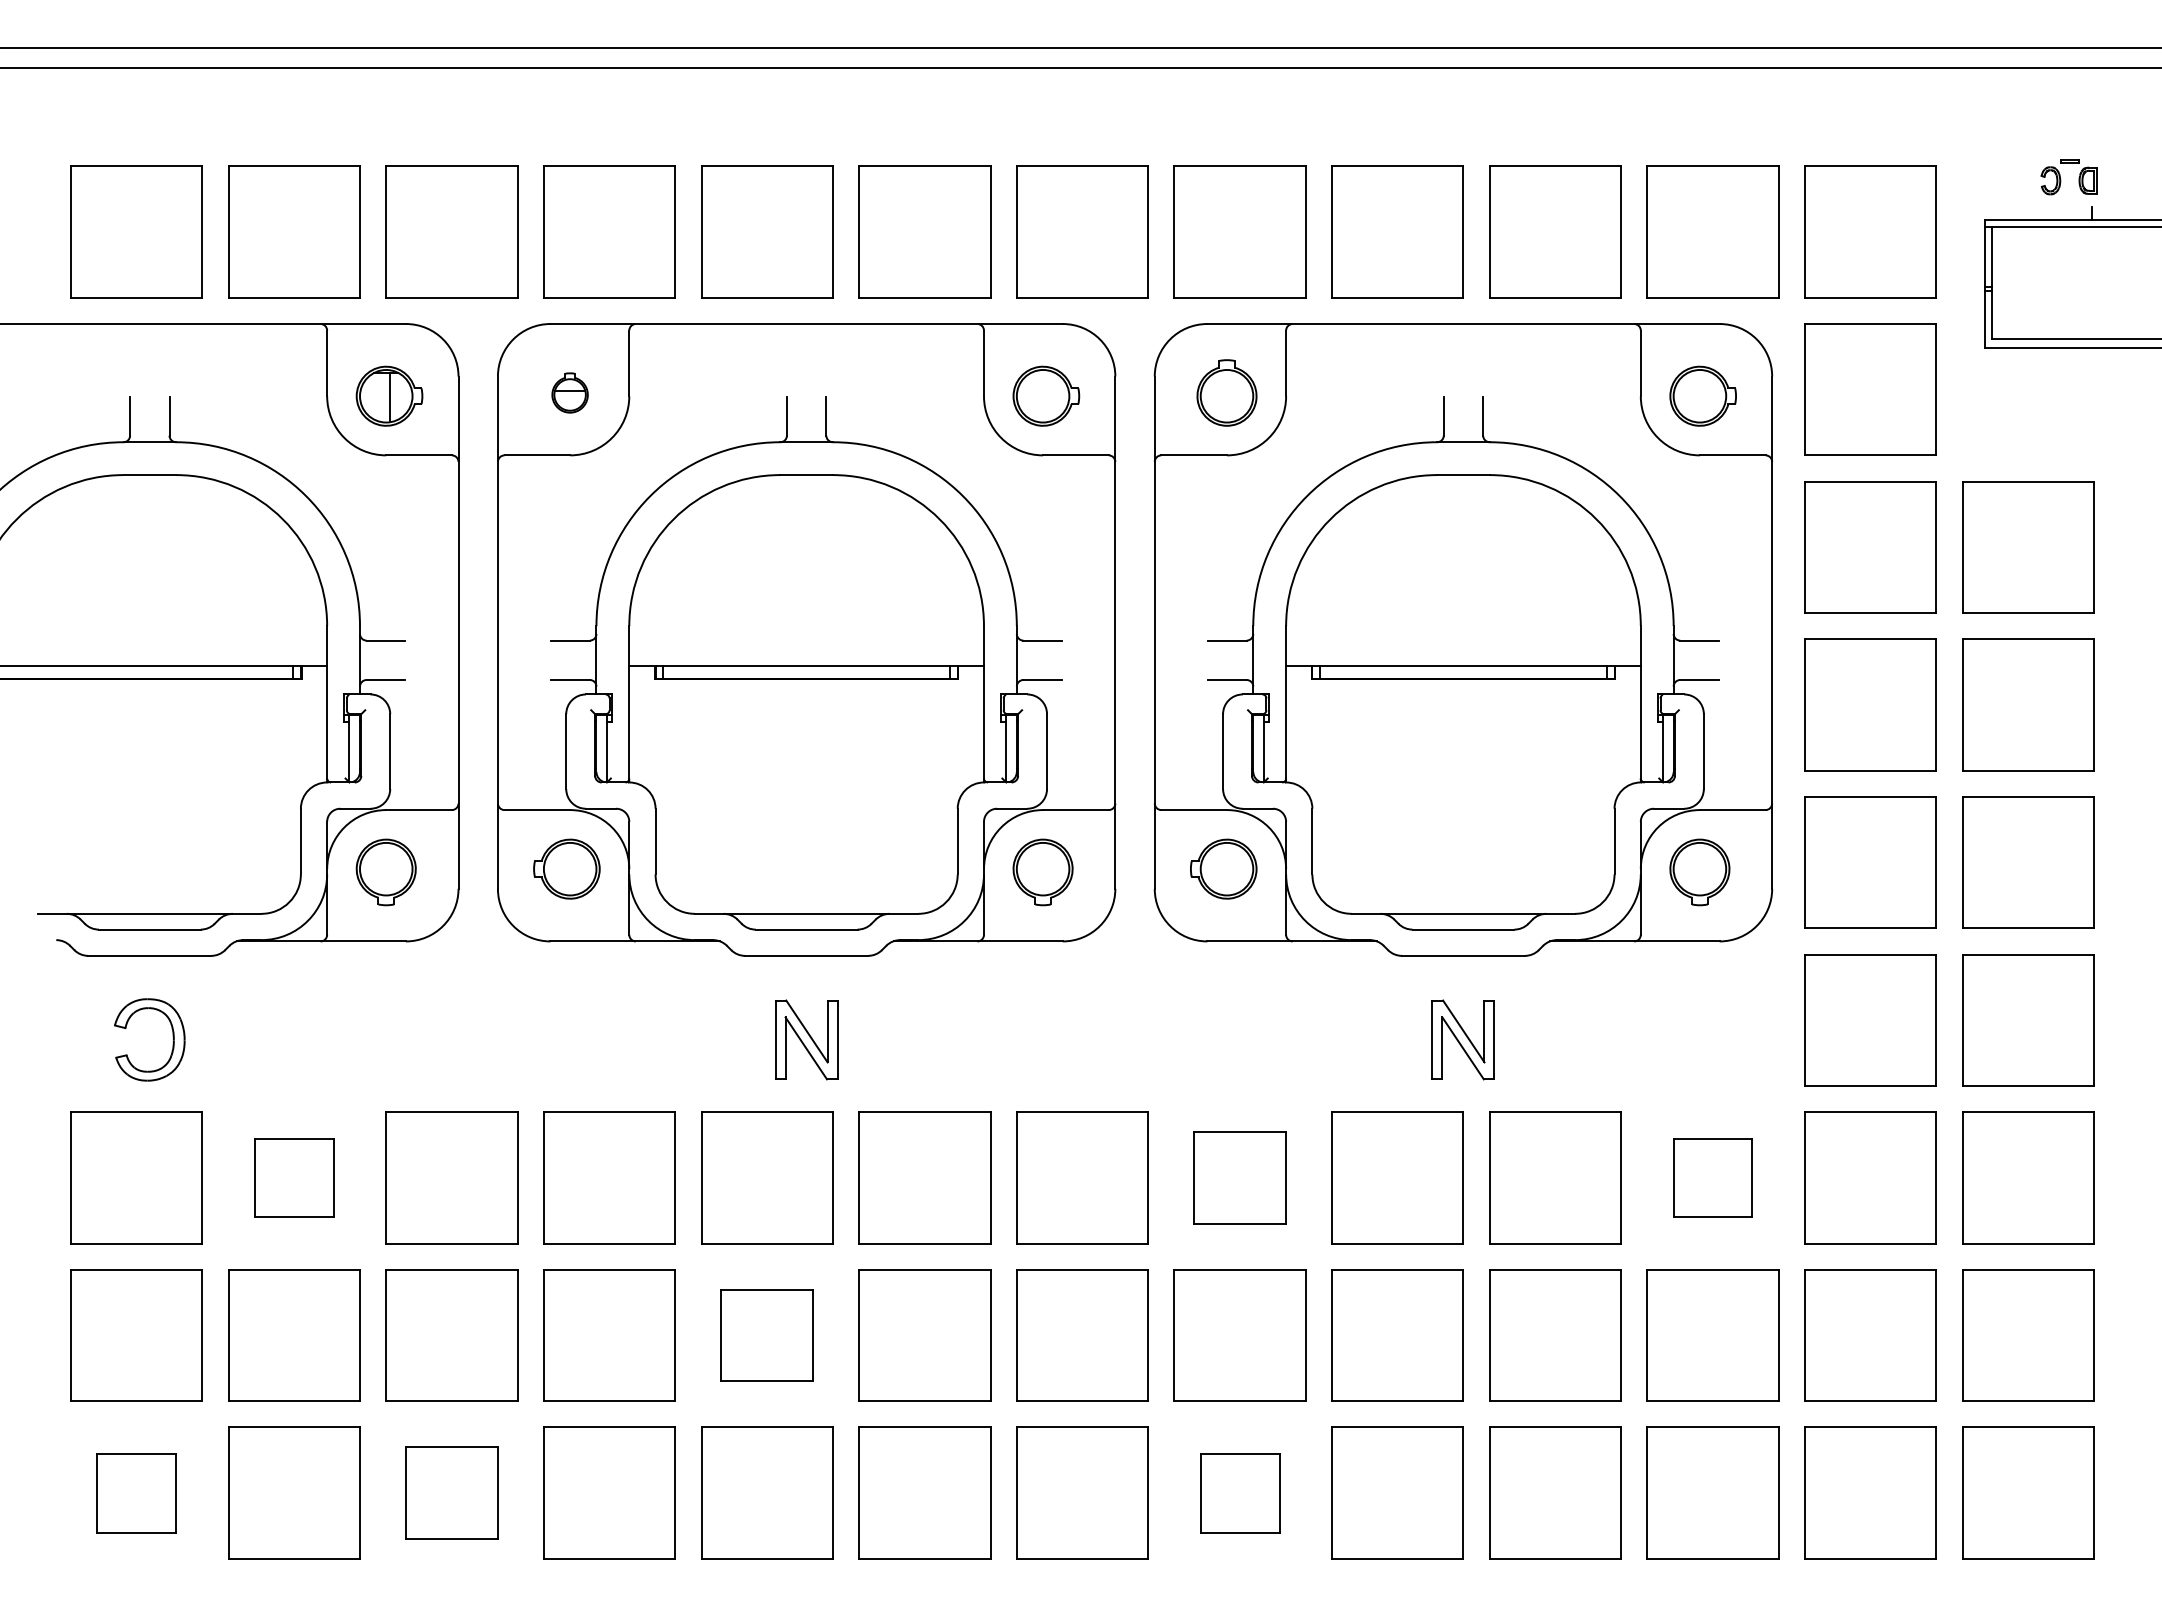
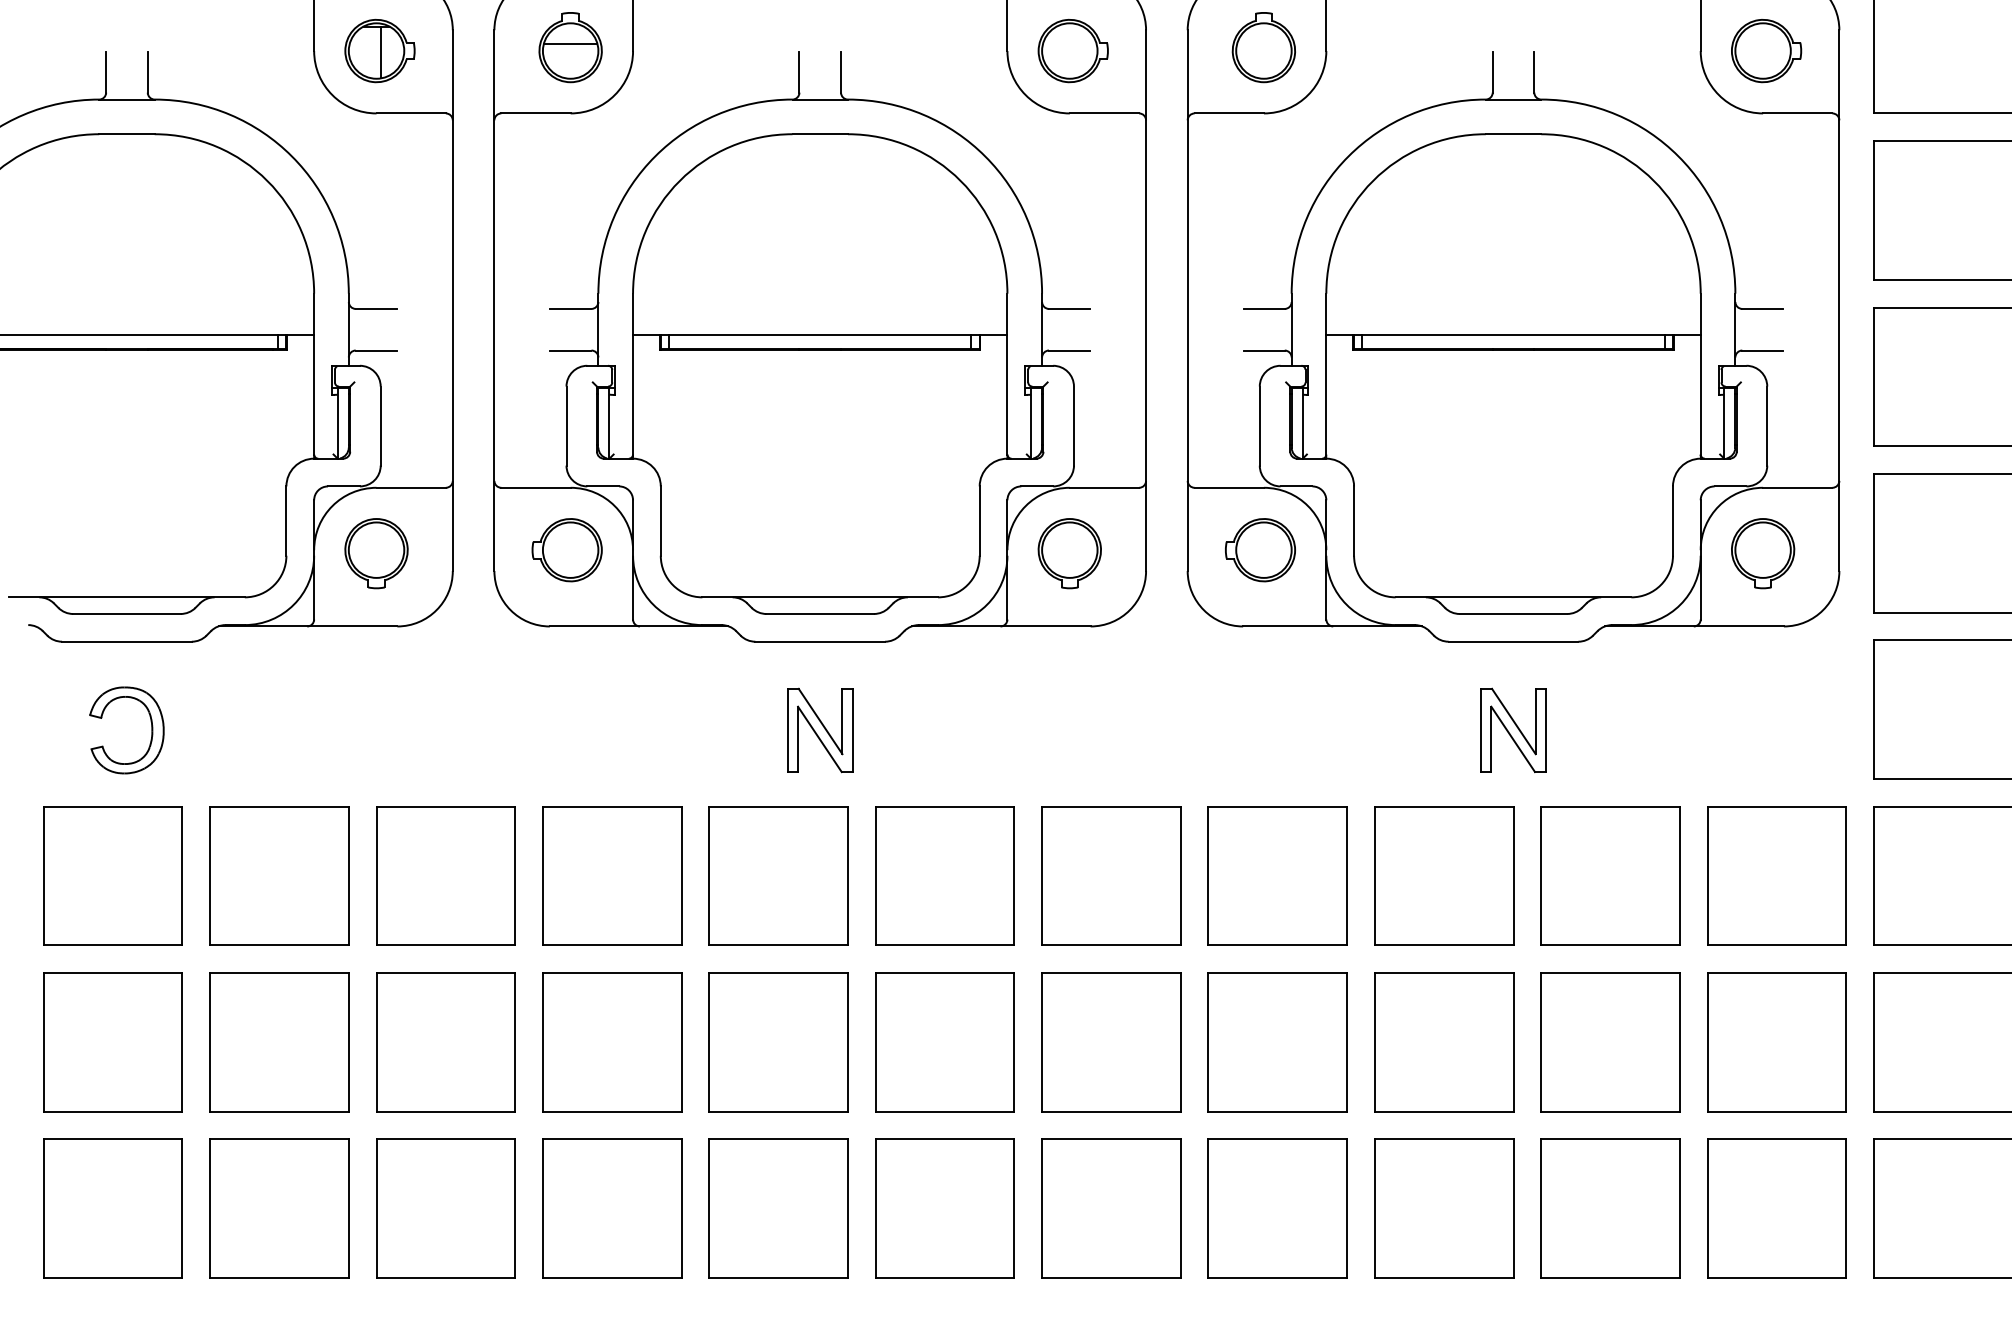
part: (569, 392) -> (569, 47), size x1.67
part: (294, 1177) -> (279, 875), size x1.67
part: (1239, 1177) -> (1277, 875), size x1.43
part: (1712, 1177) -> (1776, 875), size x1.67
part: (767, 1335) -> (778, 1042), size x1.43
part: (136, 1492) -> (112, 1208), size x1.67
part: (451, 1492) -> (445, 1208), size x1.43
part: (1239, 1492) -> (1277, 1208), size x1.67

